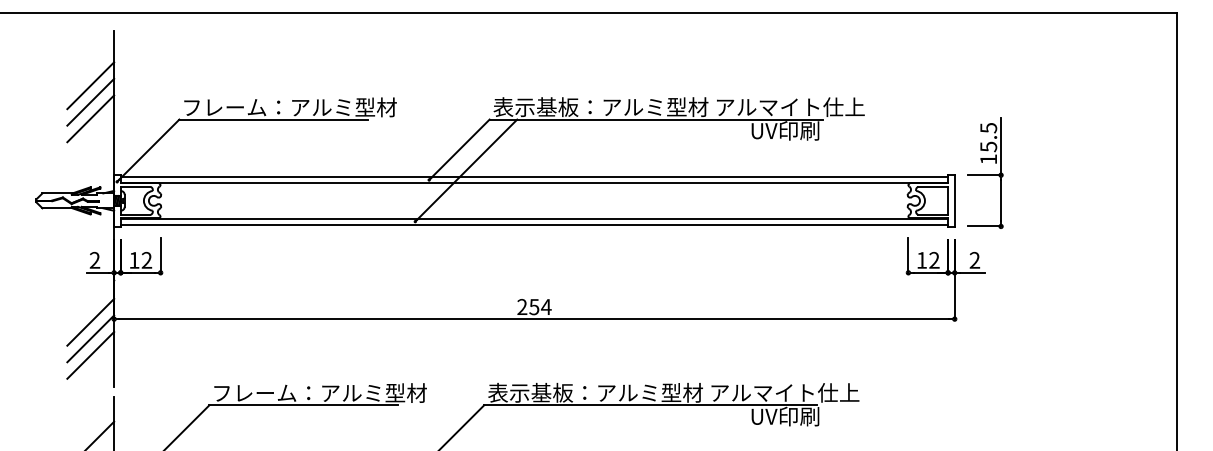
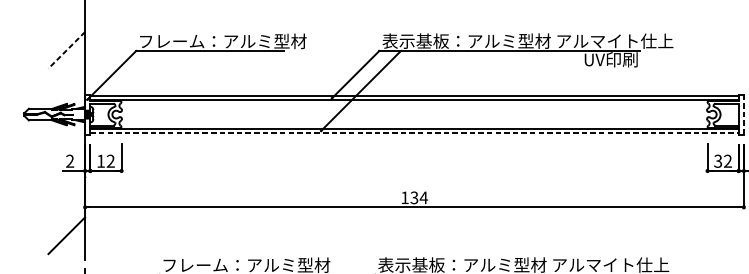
line: (90, 85) -> (66, 24), removed
line: (90, 101) -> (66, 36), removed
line: (90, 119) -> (66, 50), solid -> dashed
line: (954, 200) -> (743, 114), solid -> dashed
line: (534, 224) -> (414, 133), solid -> dashed
text: (921, 259) -> (717, 160), 12 -> 32
text: (528, 306) -> (409, 197), 254 -> 134
line: (90, 321) -> (66, 209), removed
line: (90, 338) -> (66, 222), removed

